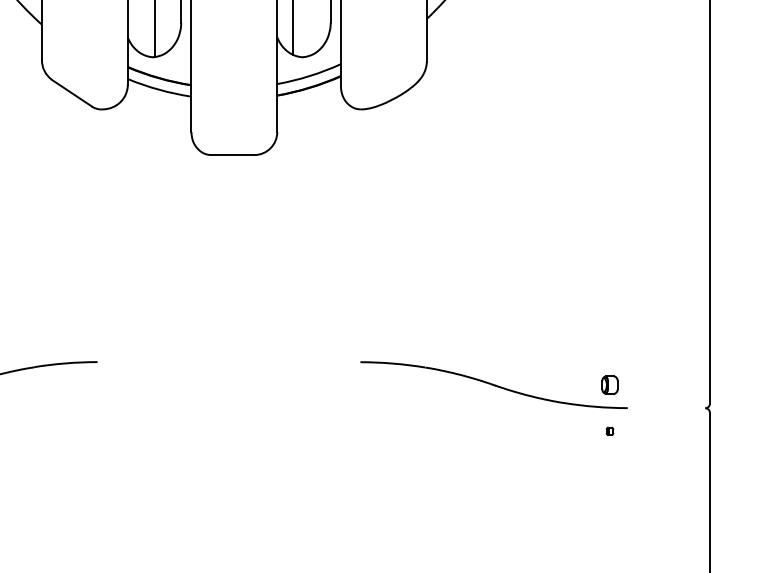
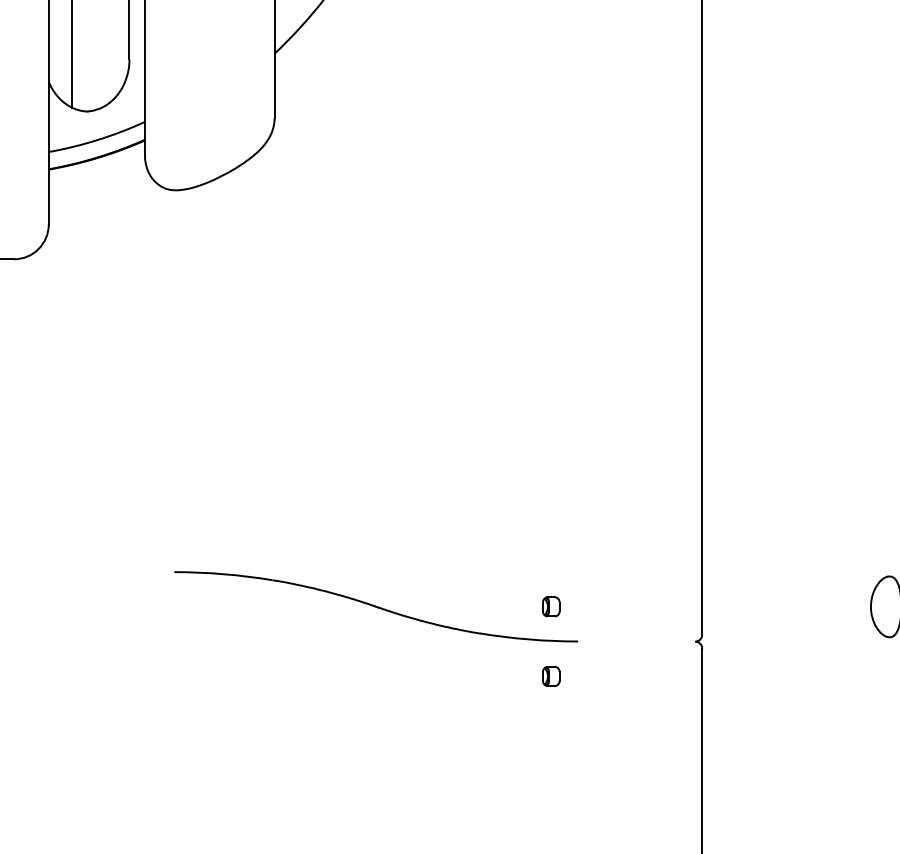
part: (609, 385) -> (550, 607), size x0.71
part: (609, 431) -> (550, 676), size x1.67

